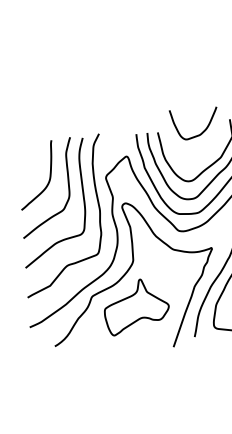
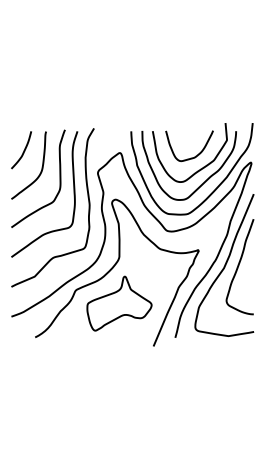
curve: (200, 132) -> (195, 155), moved
curve: (30, 160) -> (23, 150), added

